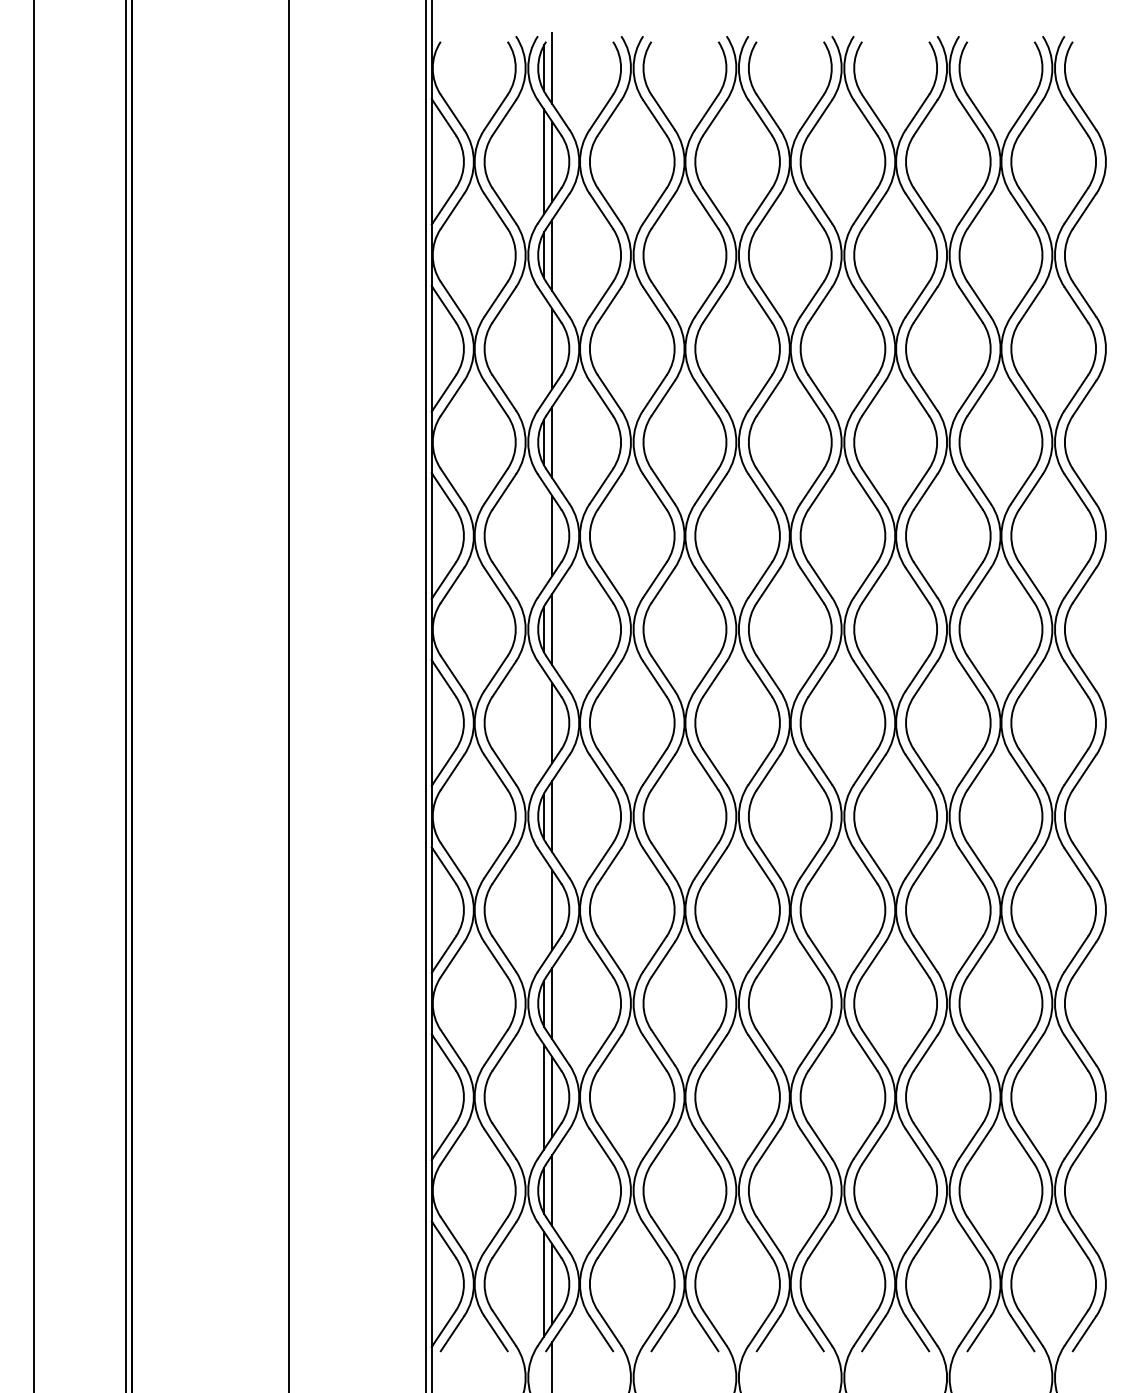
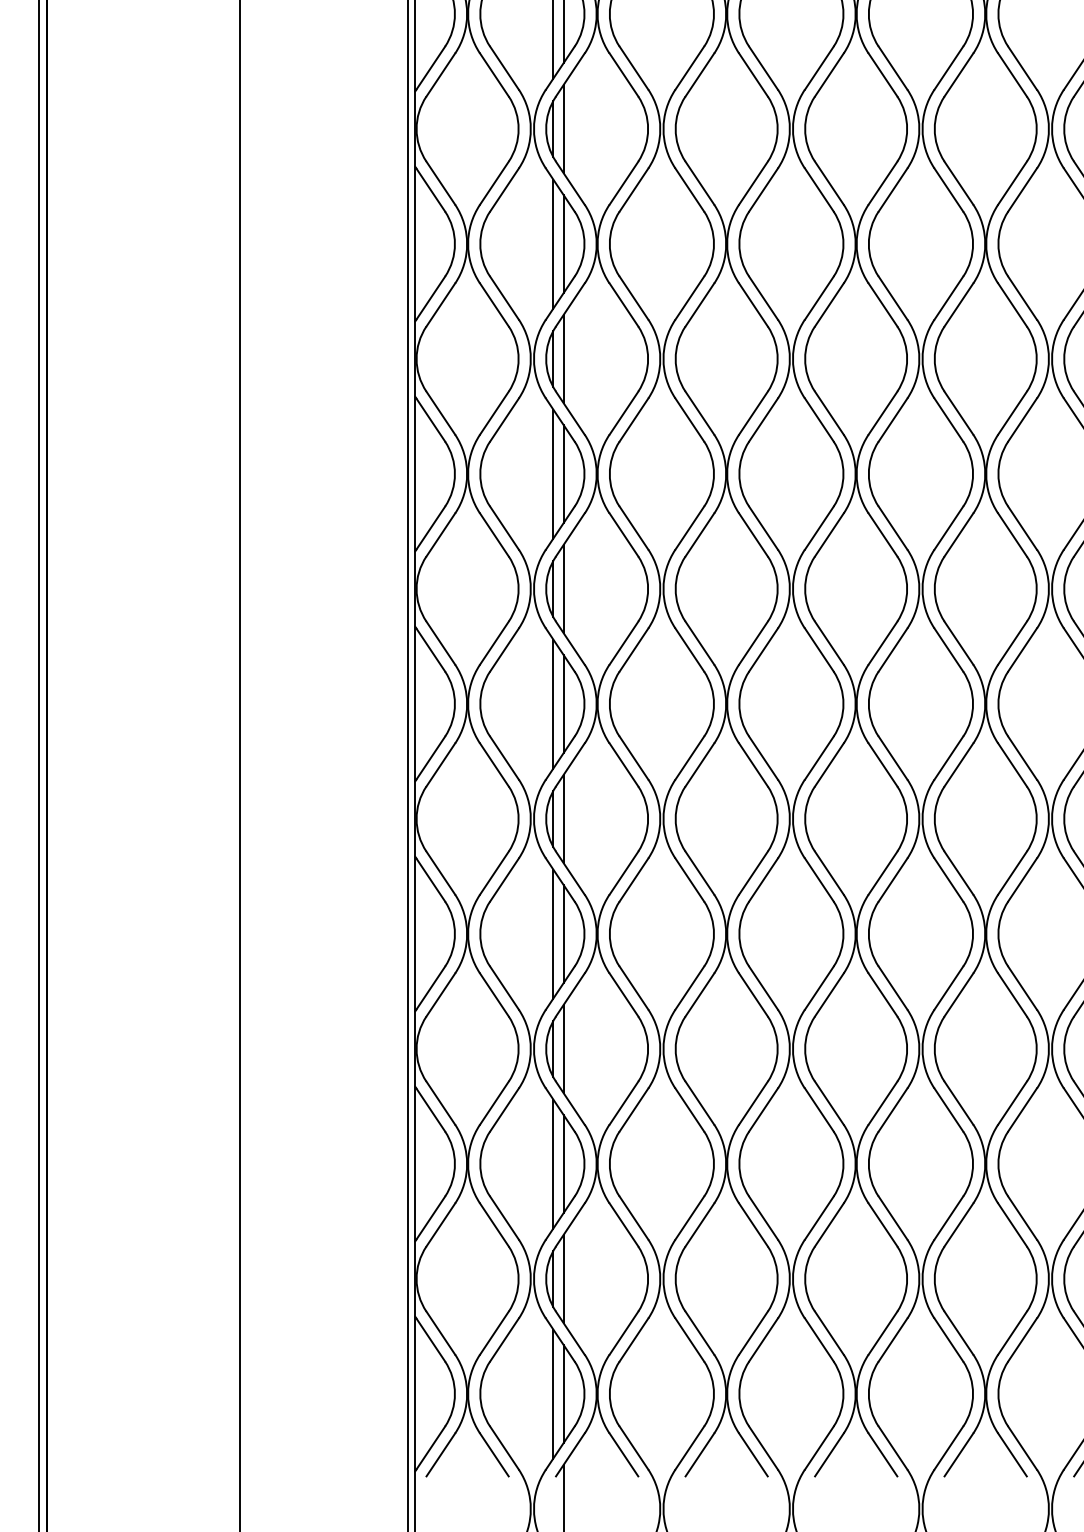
line: (543, 348) -> (552, 243), added
line: (543, 535) -> (552, 473), added
line: (543, 722) -> (552, 703), added
line: (543, 909) -> (552, 933), added

